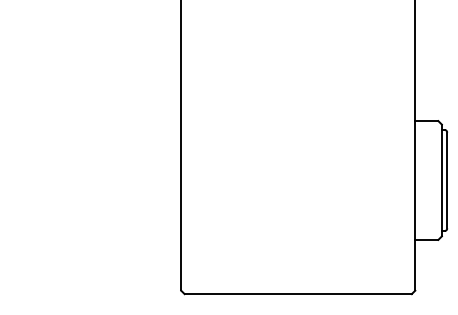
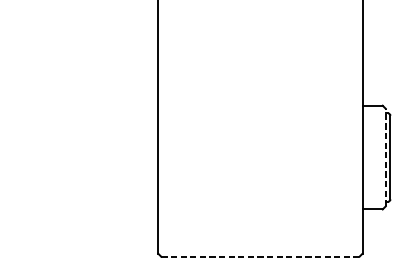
line: (441, 180) -> (385, 157), solid -> dashed
line: (298, 294) -> (260, 257), solid -> dashed

